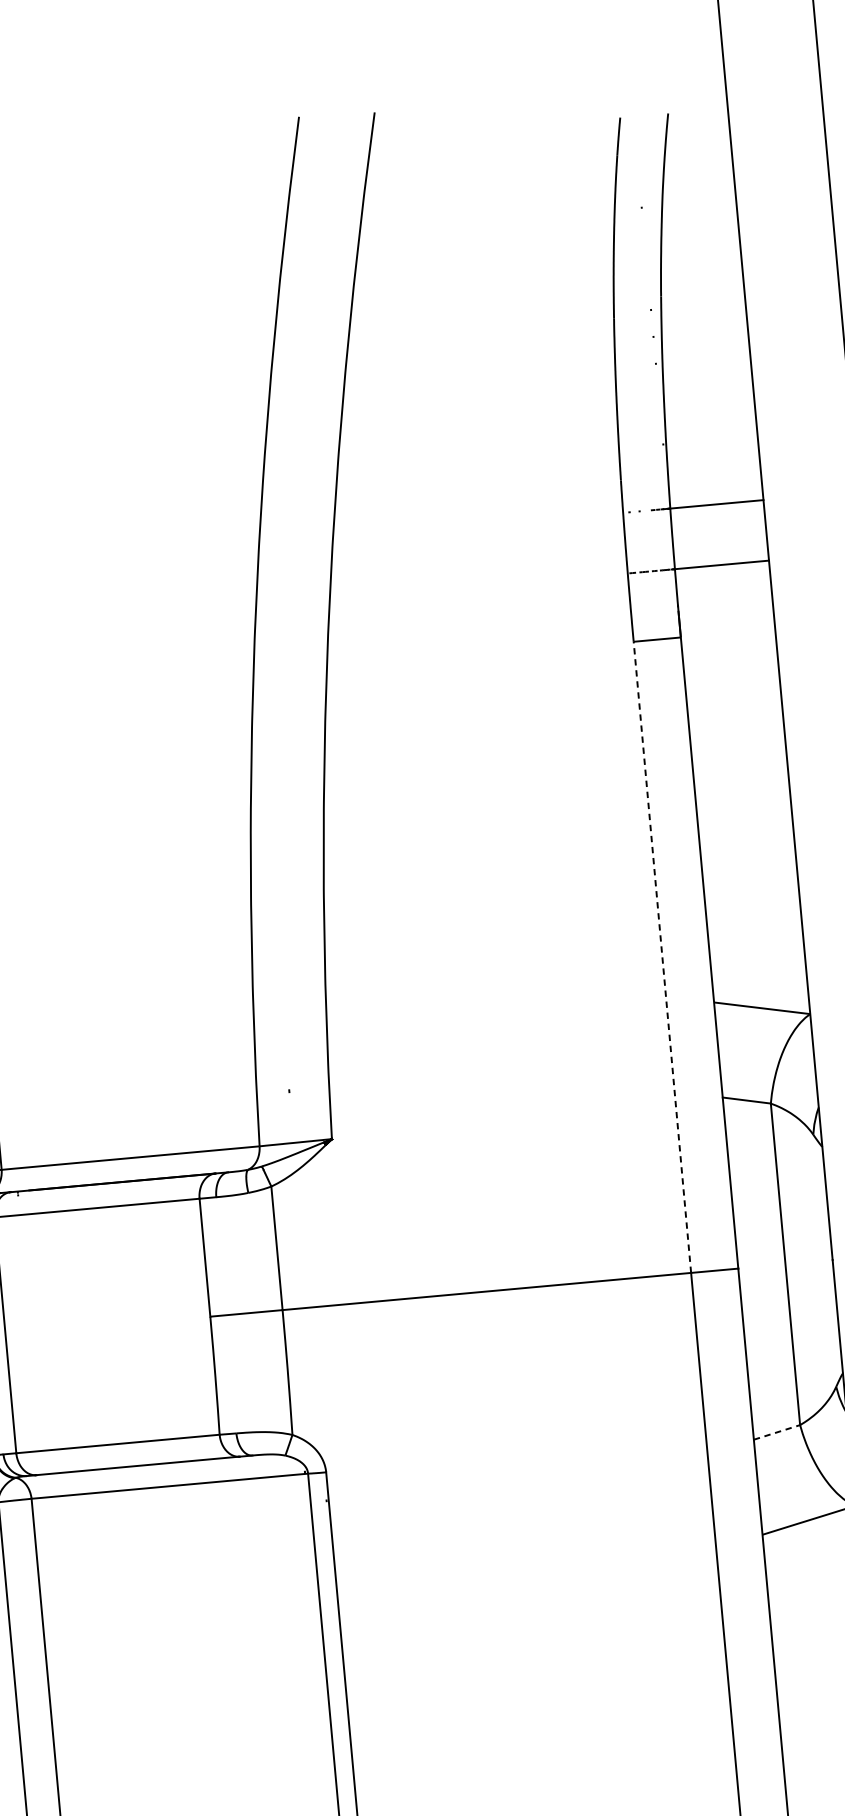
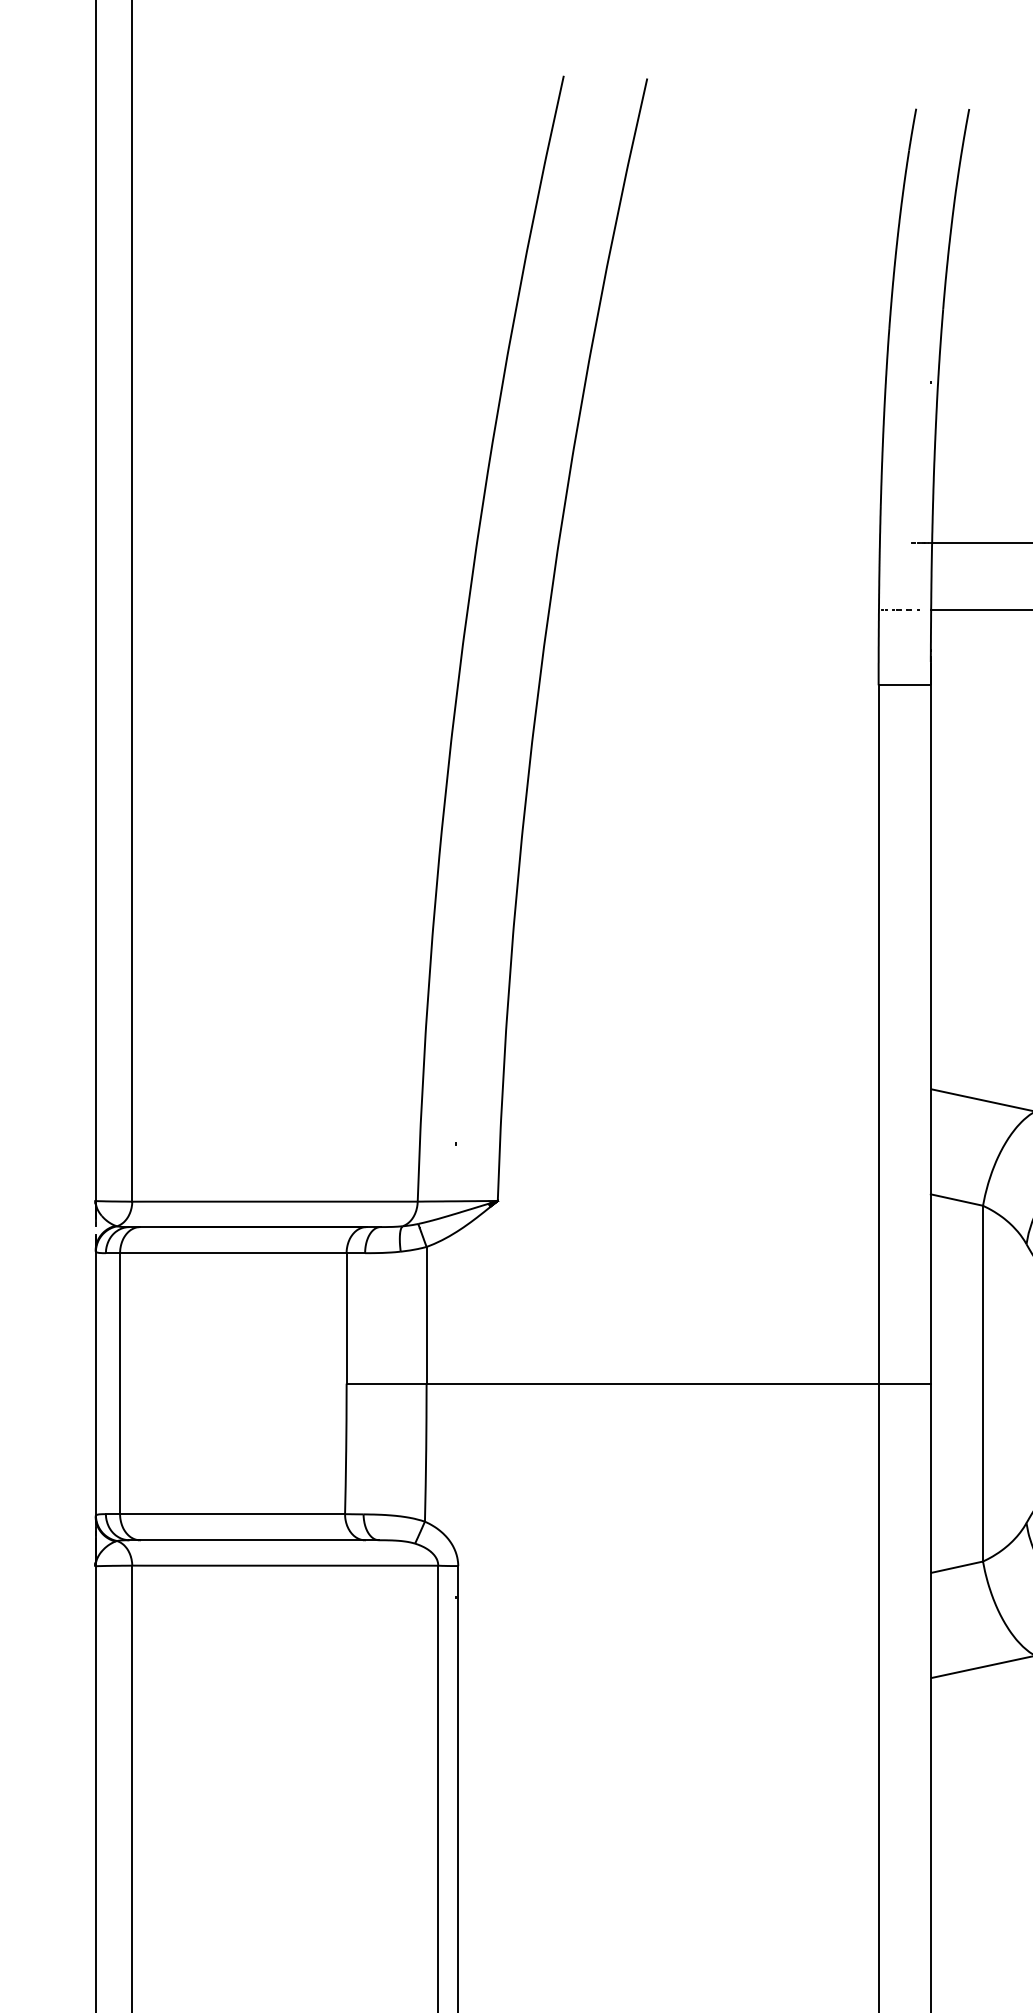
line: (662, 956) -> (878, 1033), dashed -> solid
line: (777, 1432) -> (957, 1567), dashed -> solid

